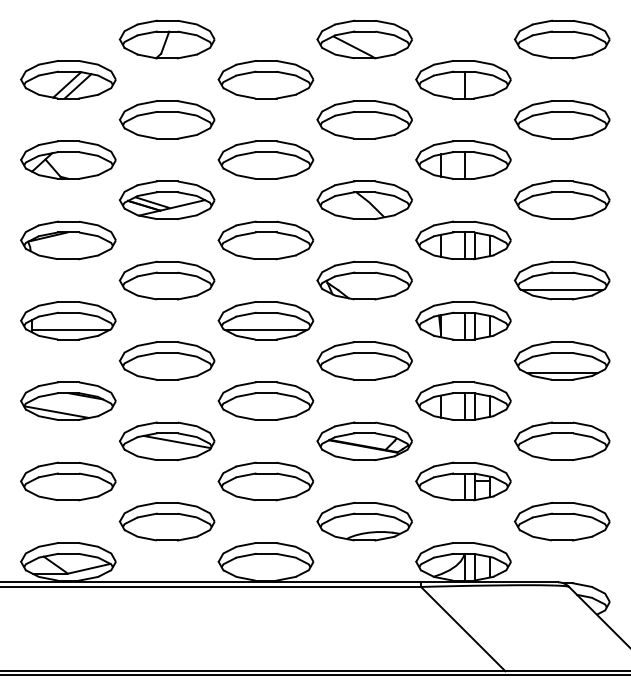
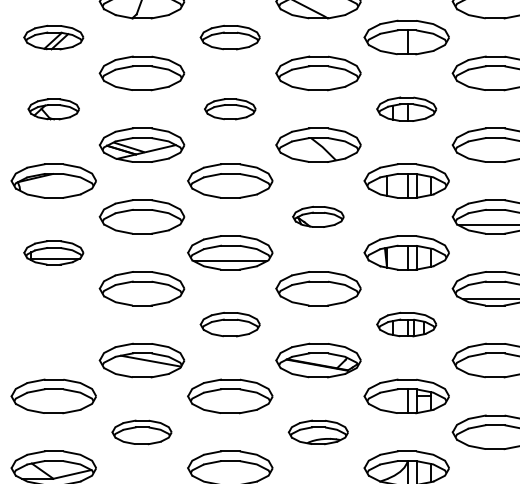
part: (68, 79) -> (53, 37), size x0.7
part: (265, 79) -> (229, 37), size x0.7
part: (68, 159) -> (53, 108), size x0.6
part: (265, 159) -> (229, 108), size x0.6
part: (463, 159) -> (406, 108), size x0.7
part: (364, 280) -> (318, 216), size x0.6
part: (68, 320) -> (53, 252), size x0.7
part: (68, 400) -> (53, 324), removed
part: (265, 400) -> (229, 324), size x0.7
part: (463, 400) -> (406, 324), size x0.7
part: (166, 521) -> (141, 432), size x0.7
part: (364, 521) -> (318, 432), size x0.7

